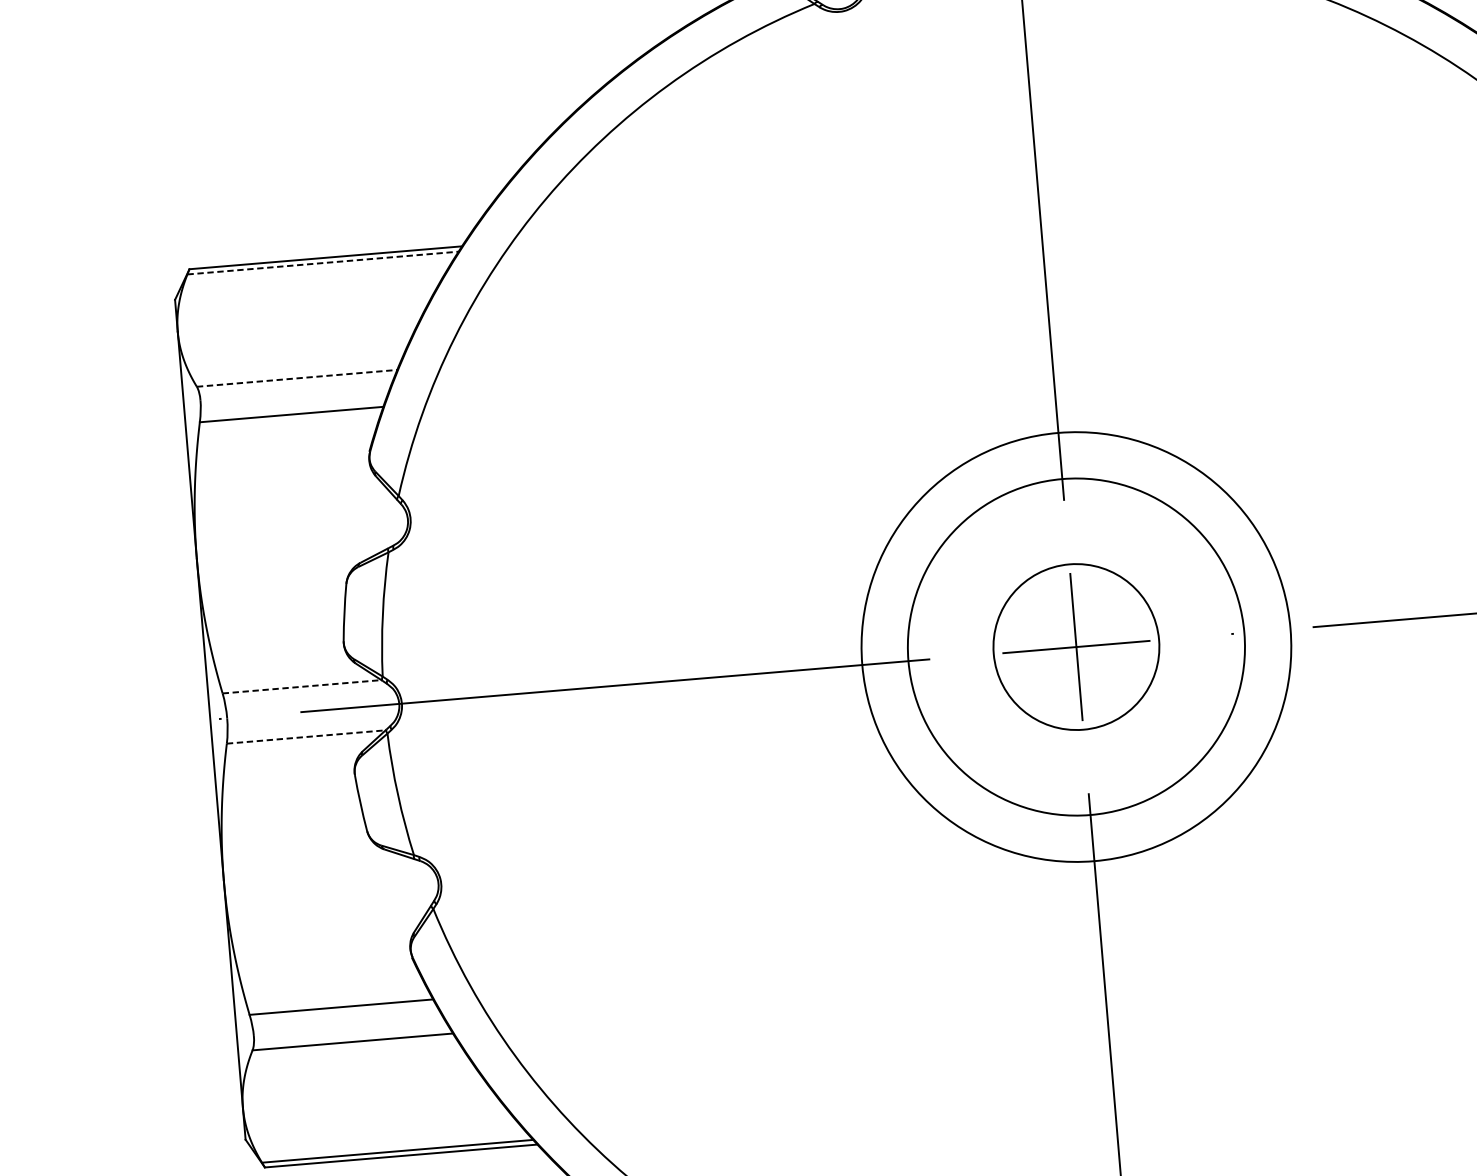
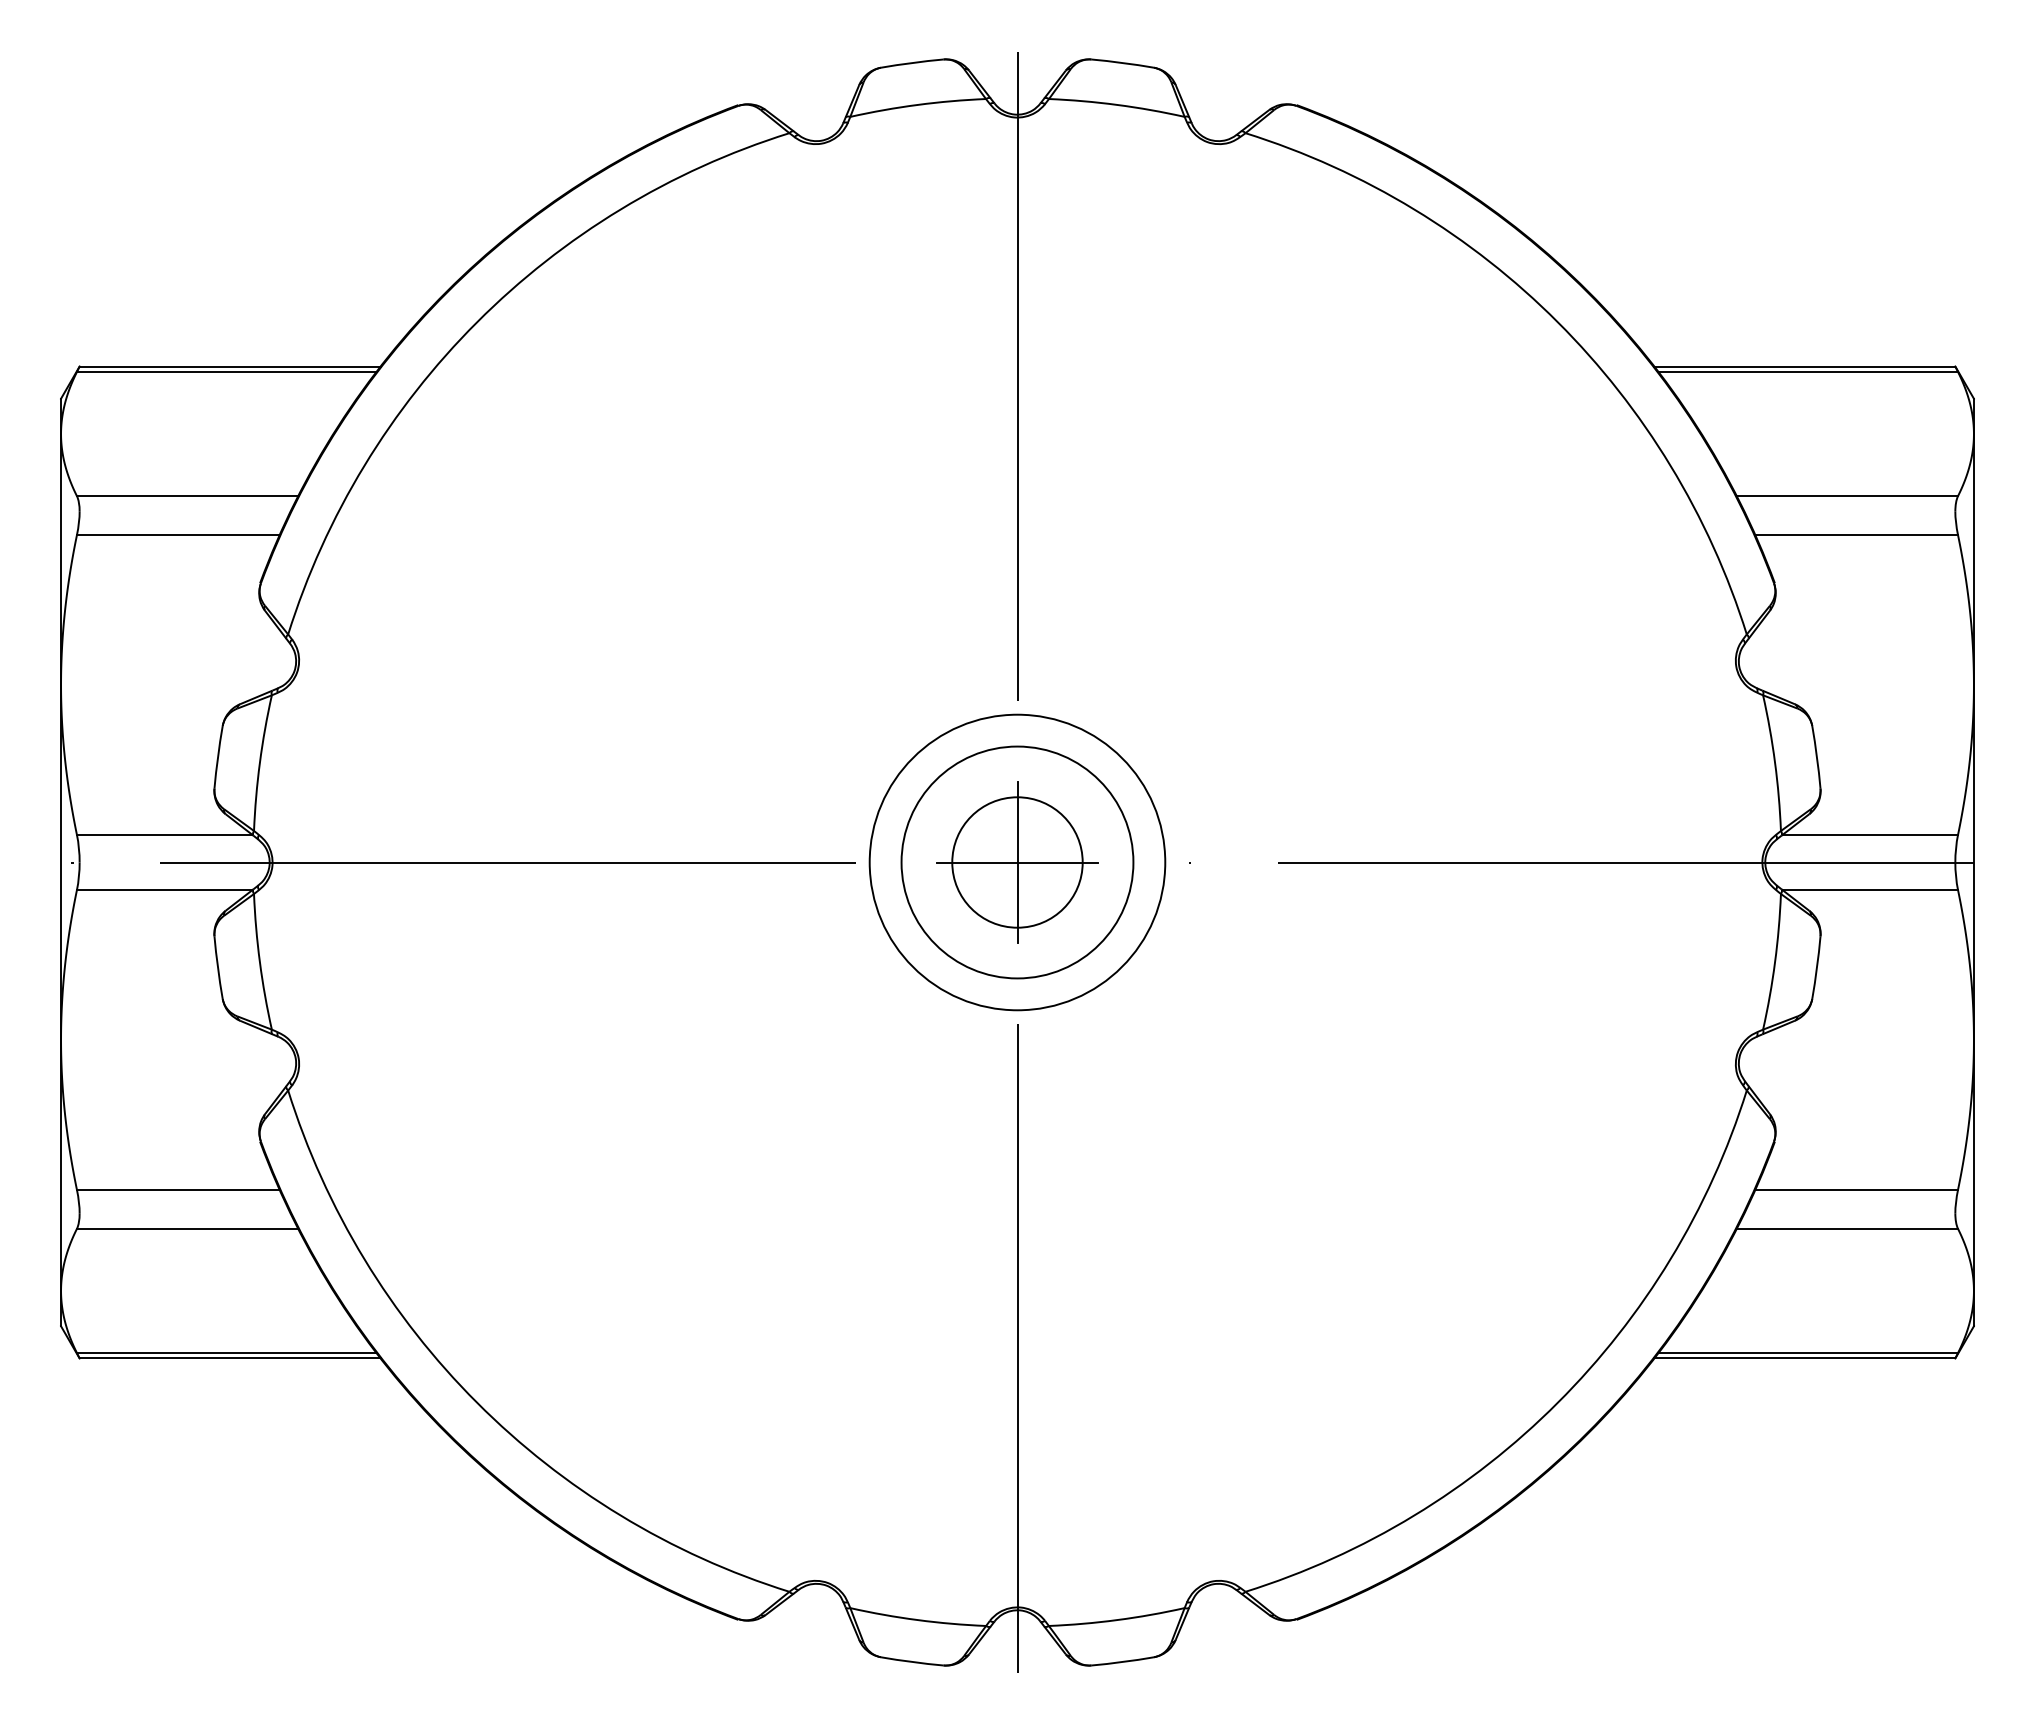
line: (322, 263) -> (226, 372), dashed -> solid
line: (297, 378) -> (187, 496), dashed -> solid
circle: (1076, 647) -> (1017, 862), size x0.62
circle: (1076, 647) -> (1017, 862), size x0.62
circle: (1076, 647) -> (1017, 862), size x0.71
line: (301, 686) -> (164, 834), dashed -> solid
line: (306, 737) -> (164, 890), dashed -> solid

